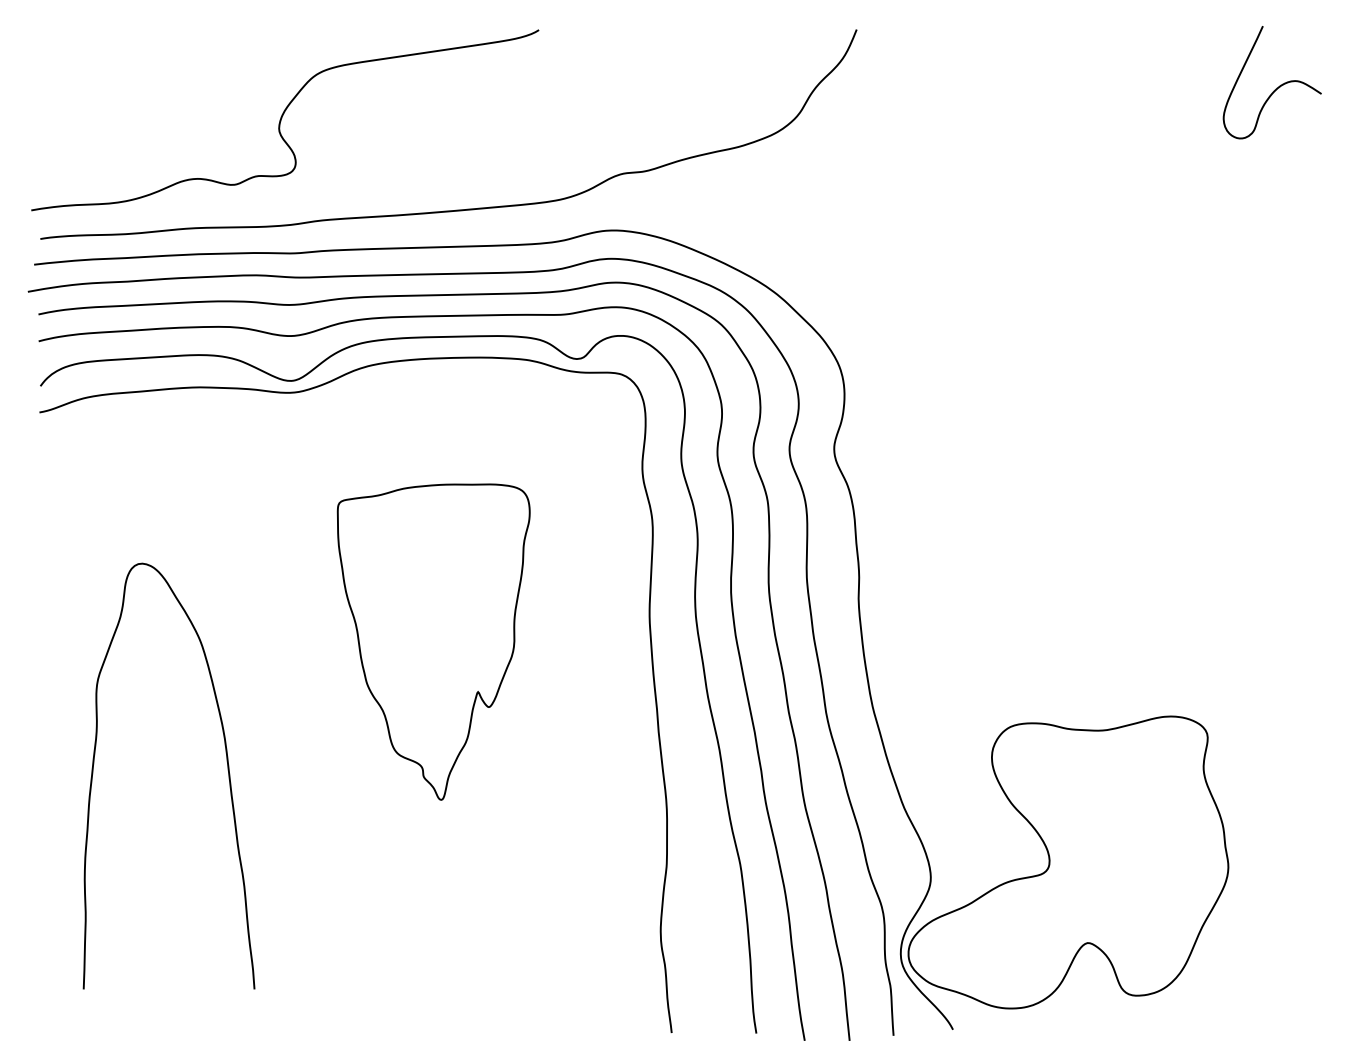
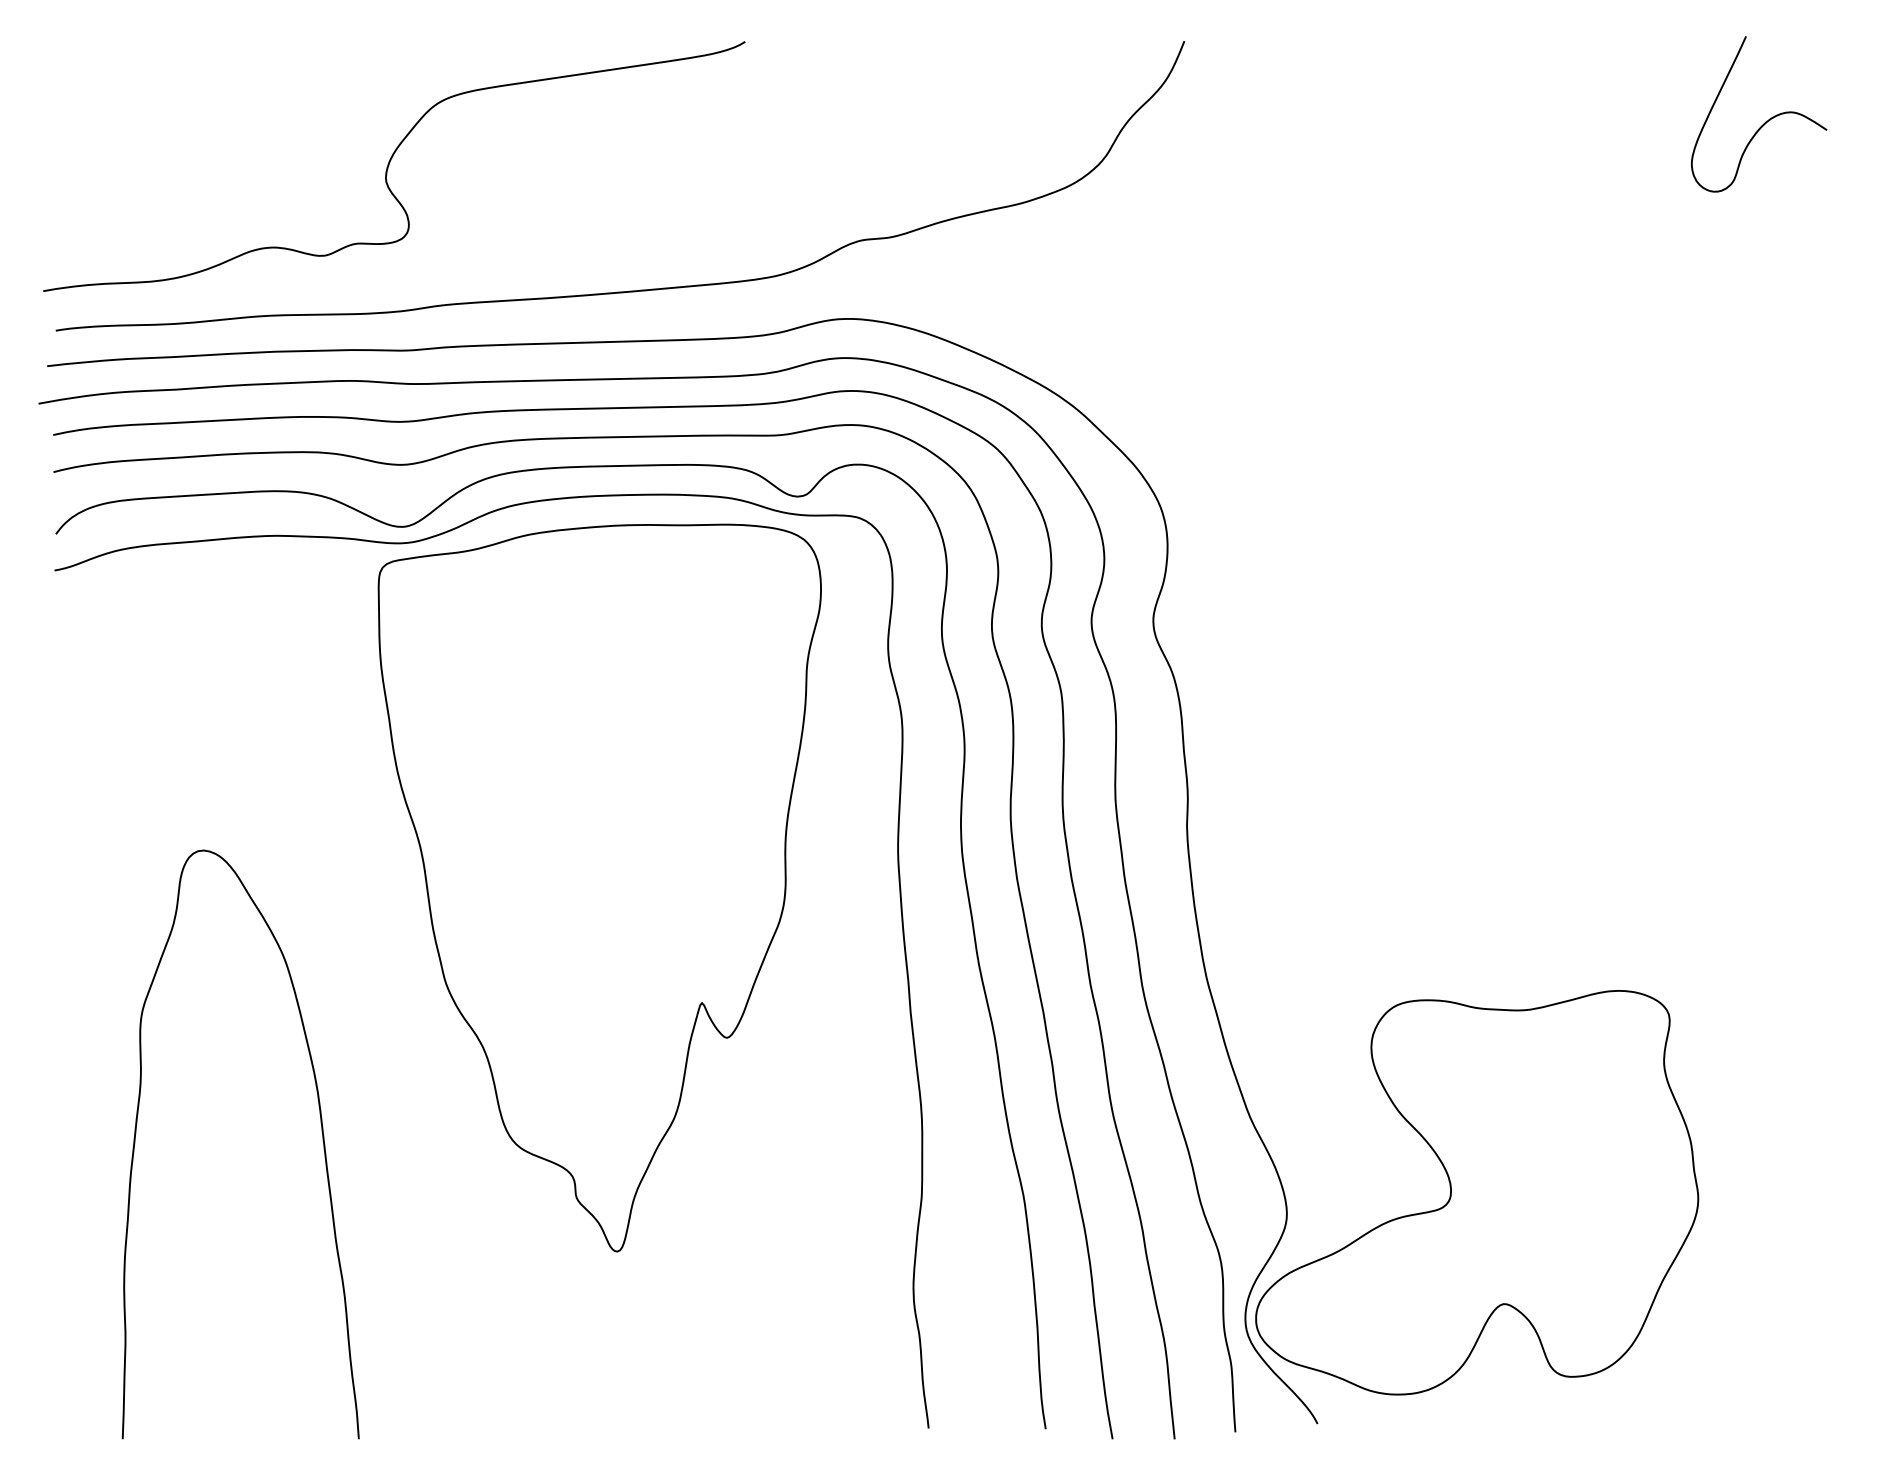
part: (433, 641) -> (599, 887), size x1.67
curve: (227, 766) -> (321, 1131), moved

